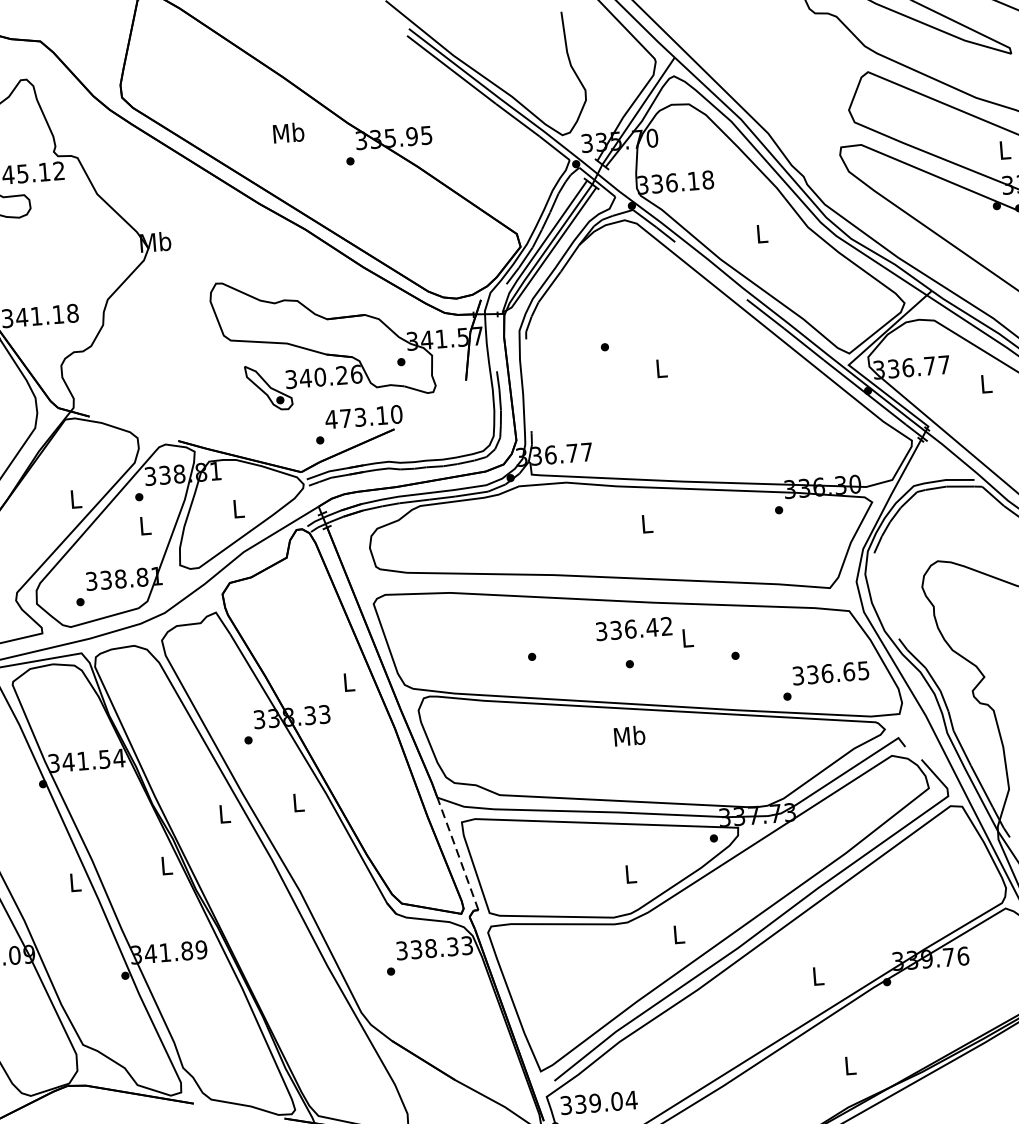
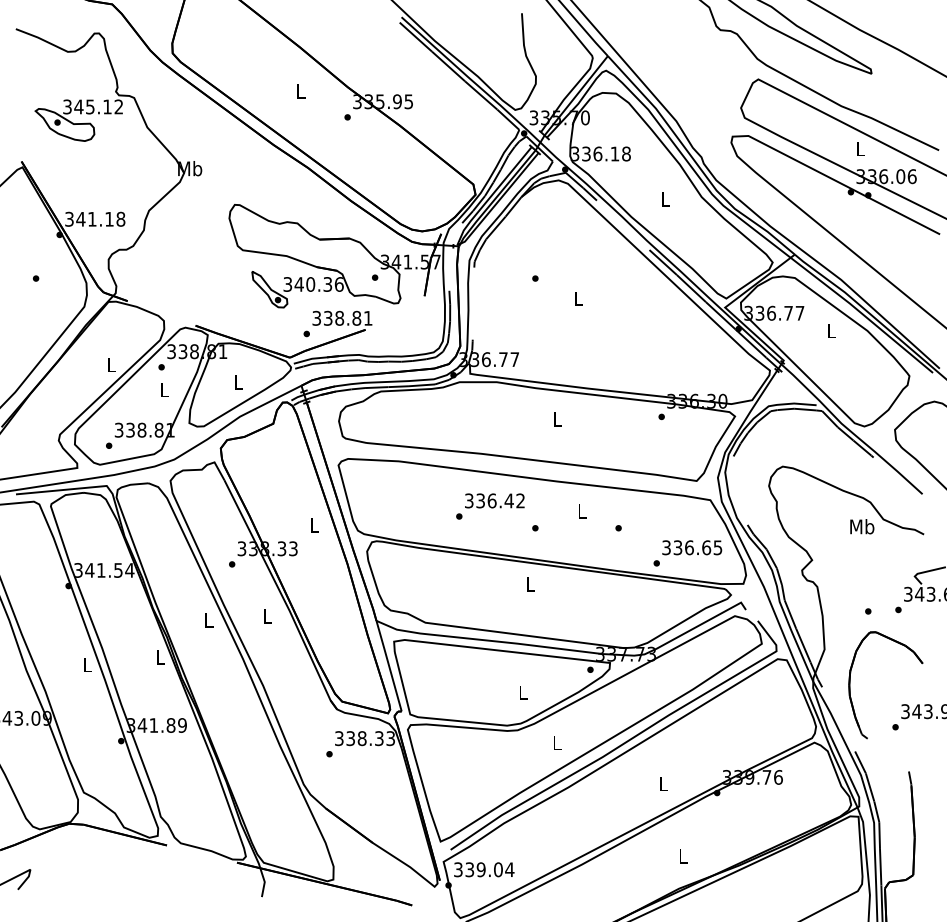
text: (289, 131) -> (301, 90), Mb -> L
text: (341, 375) -> (327, 284), 340.26 -> 340.36
text: (363, 415) -> (342, 317), 473.10 -> 338.81
text: (633, 628) -> (494, 500), moved
text: (629, 736) -> (530, 584), Mb -> L
line: (458, 853) -> (389, 665), dashed -> solid

